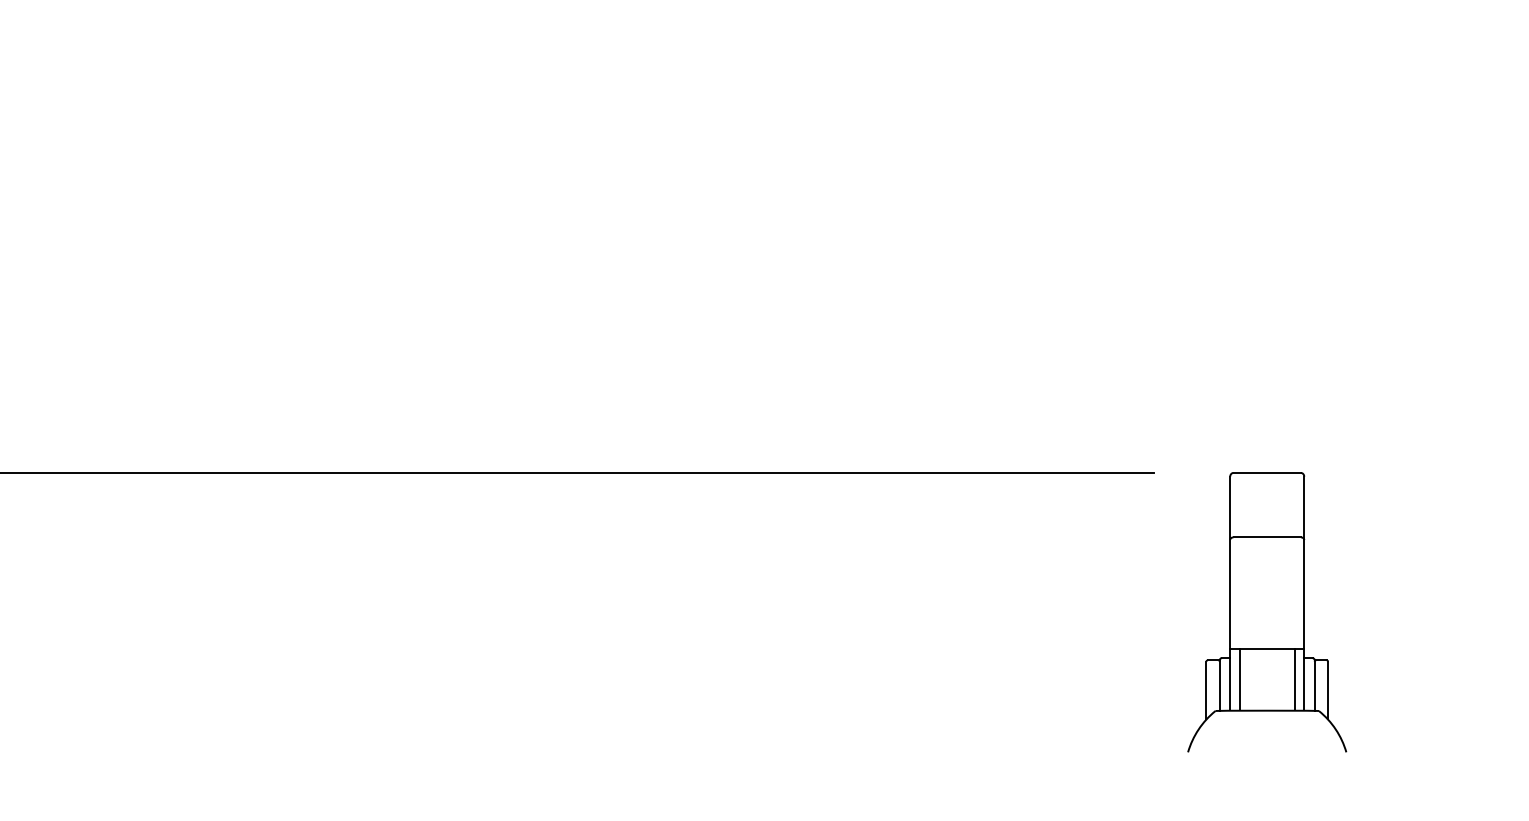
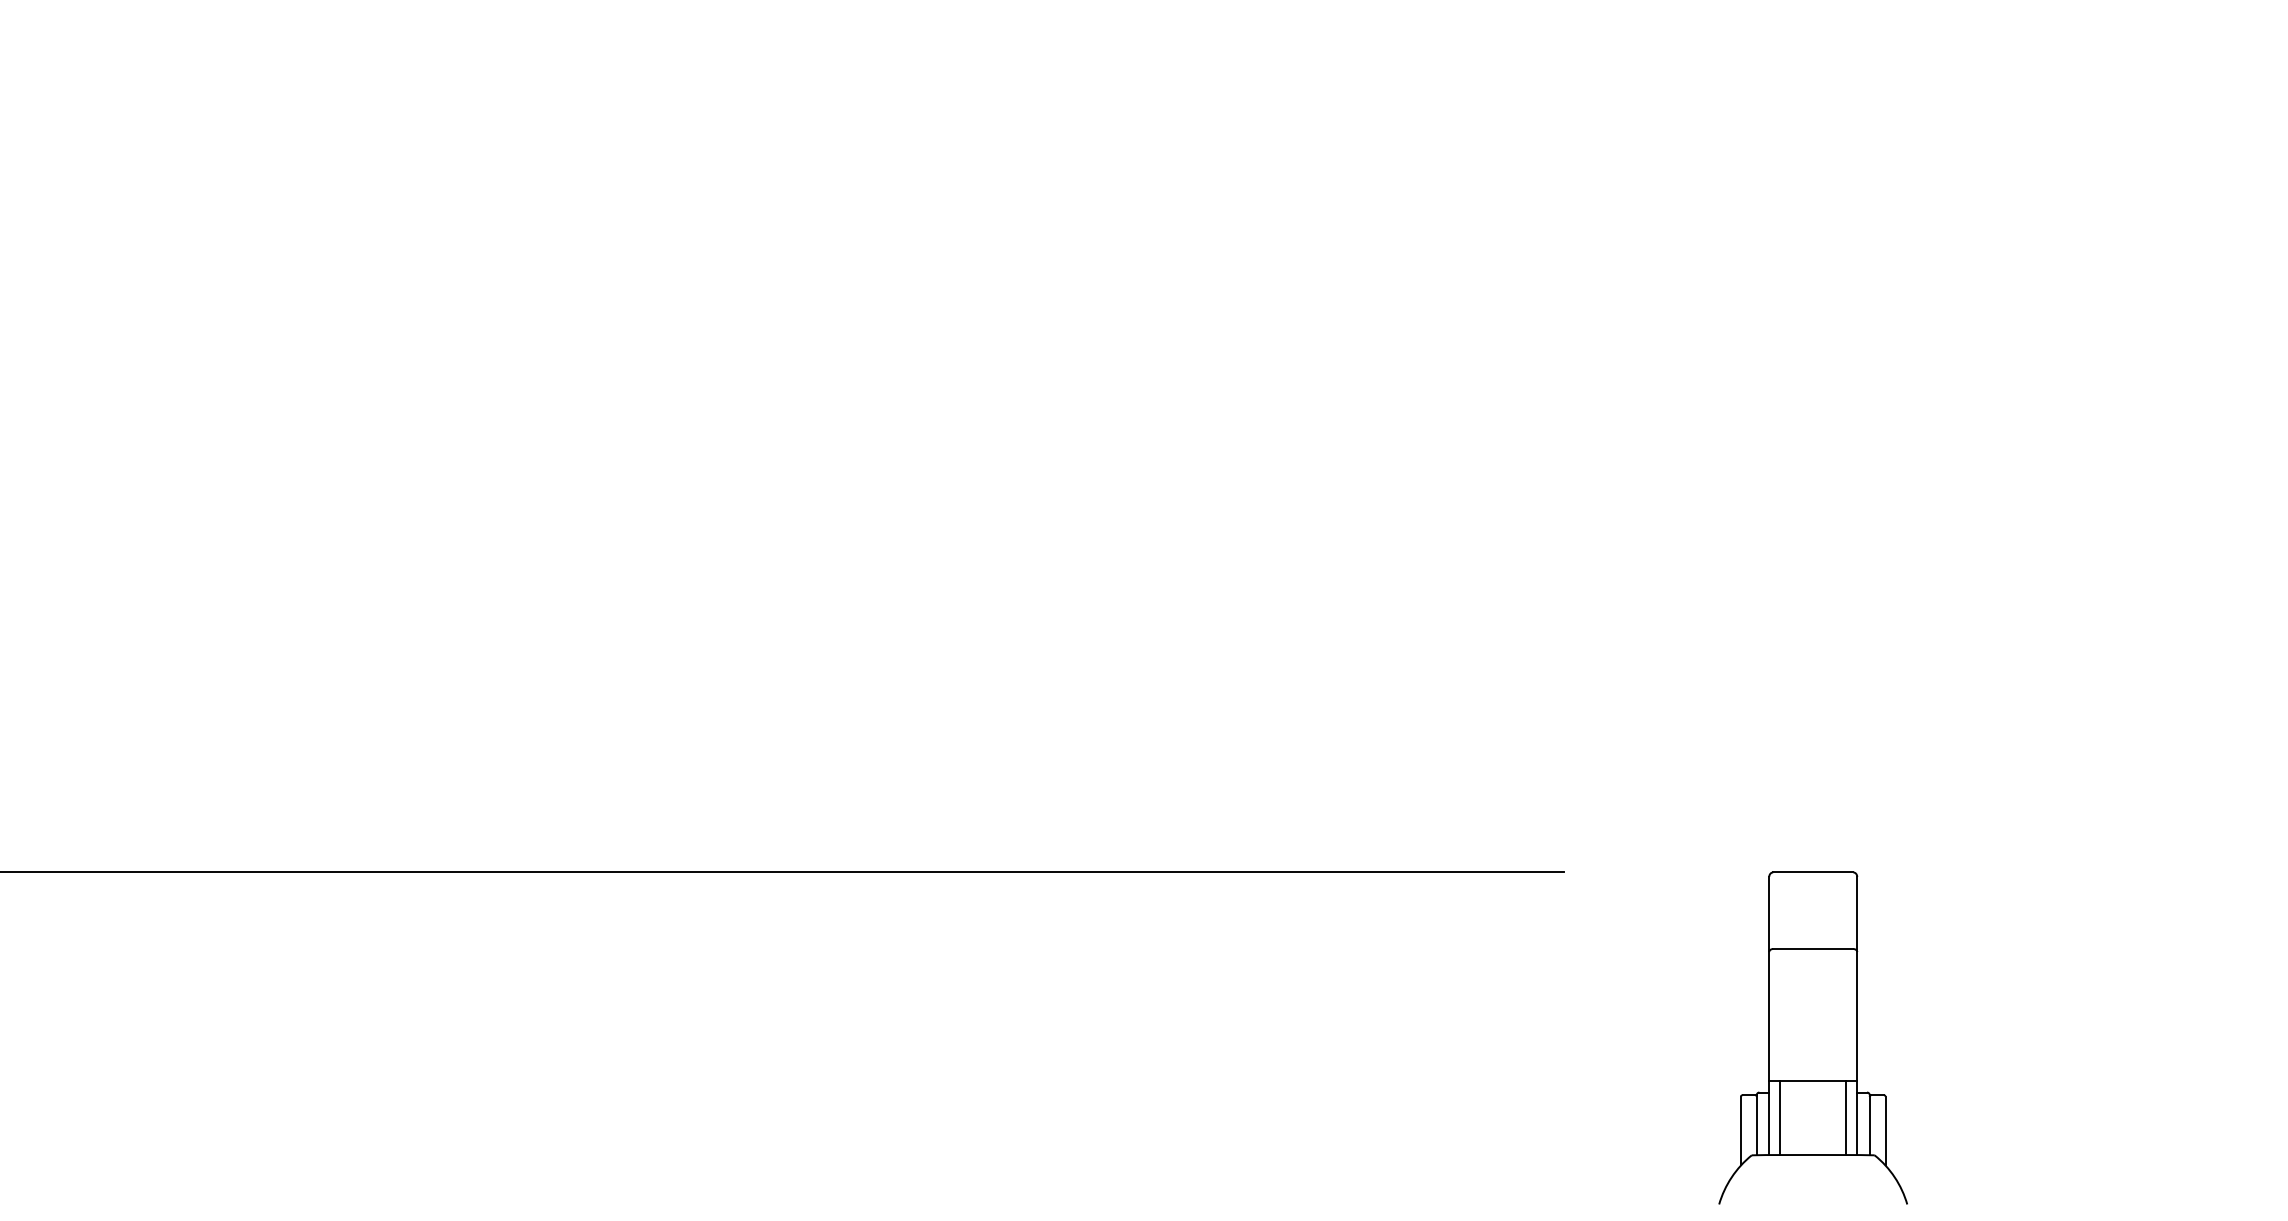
part: (1266, 611) -> (1812, 1037), moved

